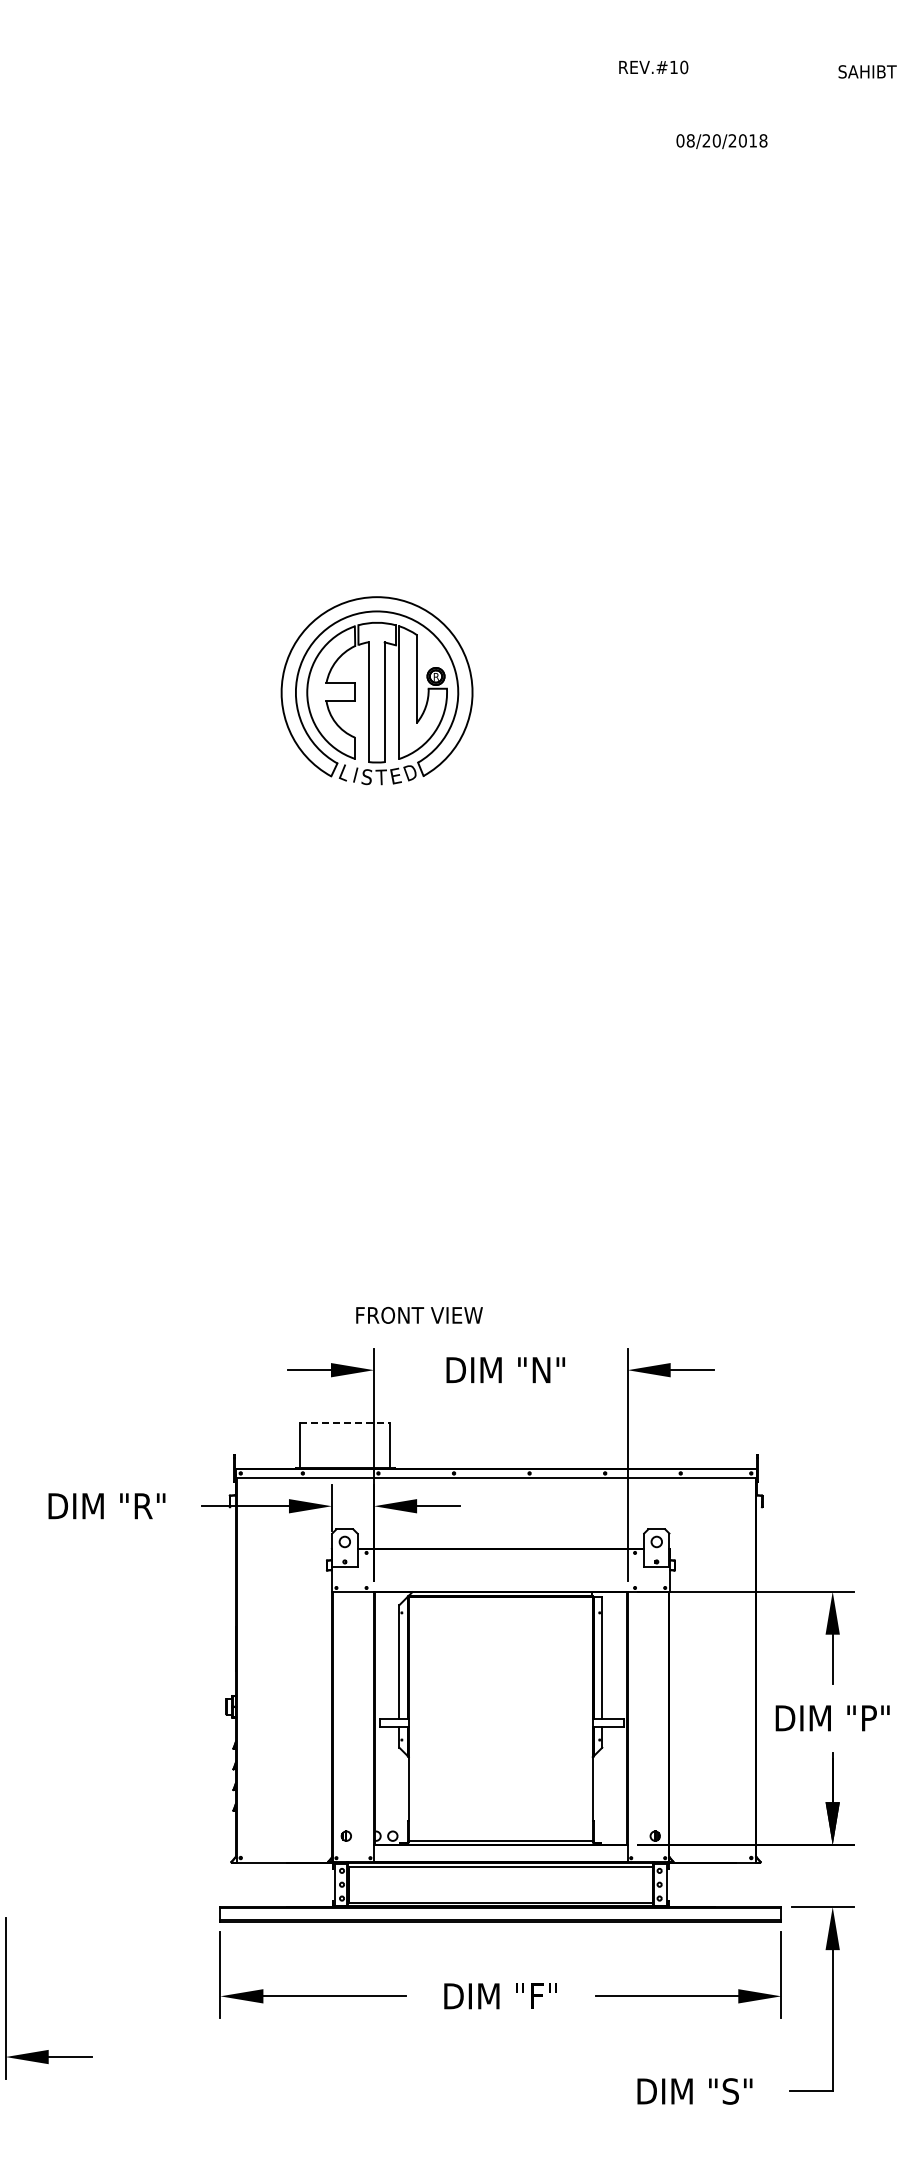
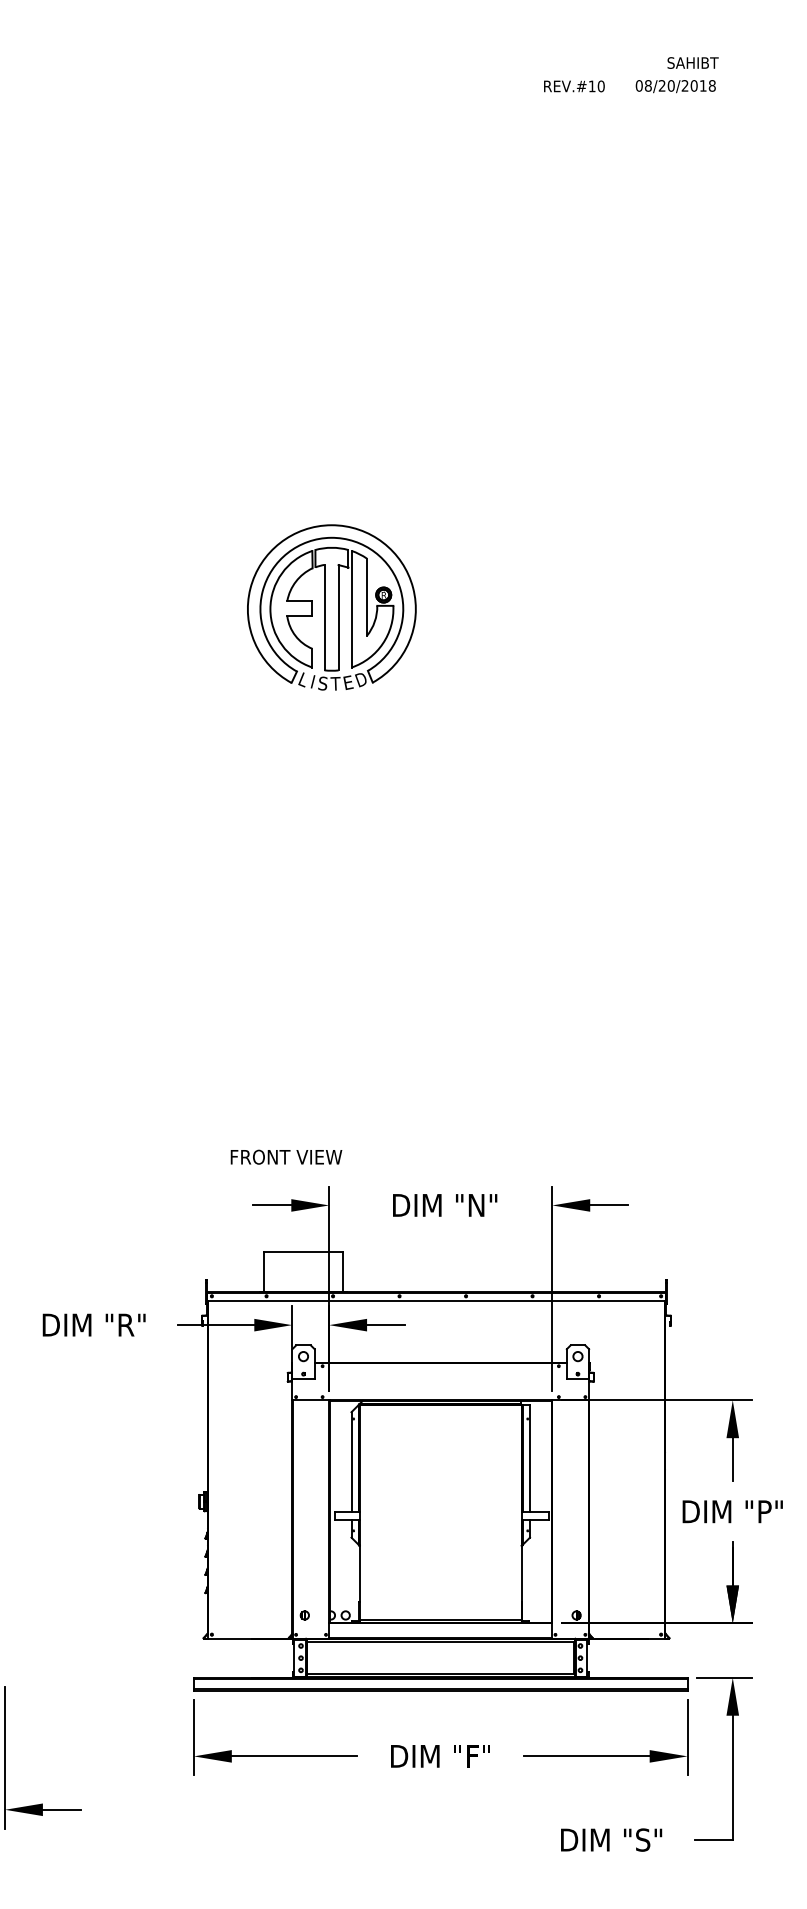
text: (653, 67) -> (574, 86), moved
text: (867, 71) -> (692, 62), moved
text: (721, 141) -> (675, 86), moved
text: (419, 1314) -> (286, 1156), moved
line: (344, 1423) -> (303, 1252), dashed -> solid

